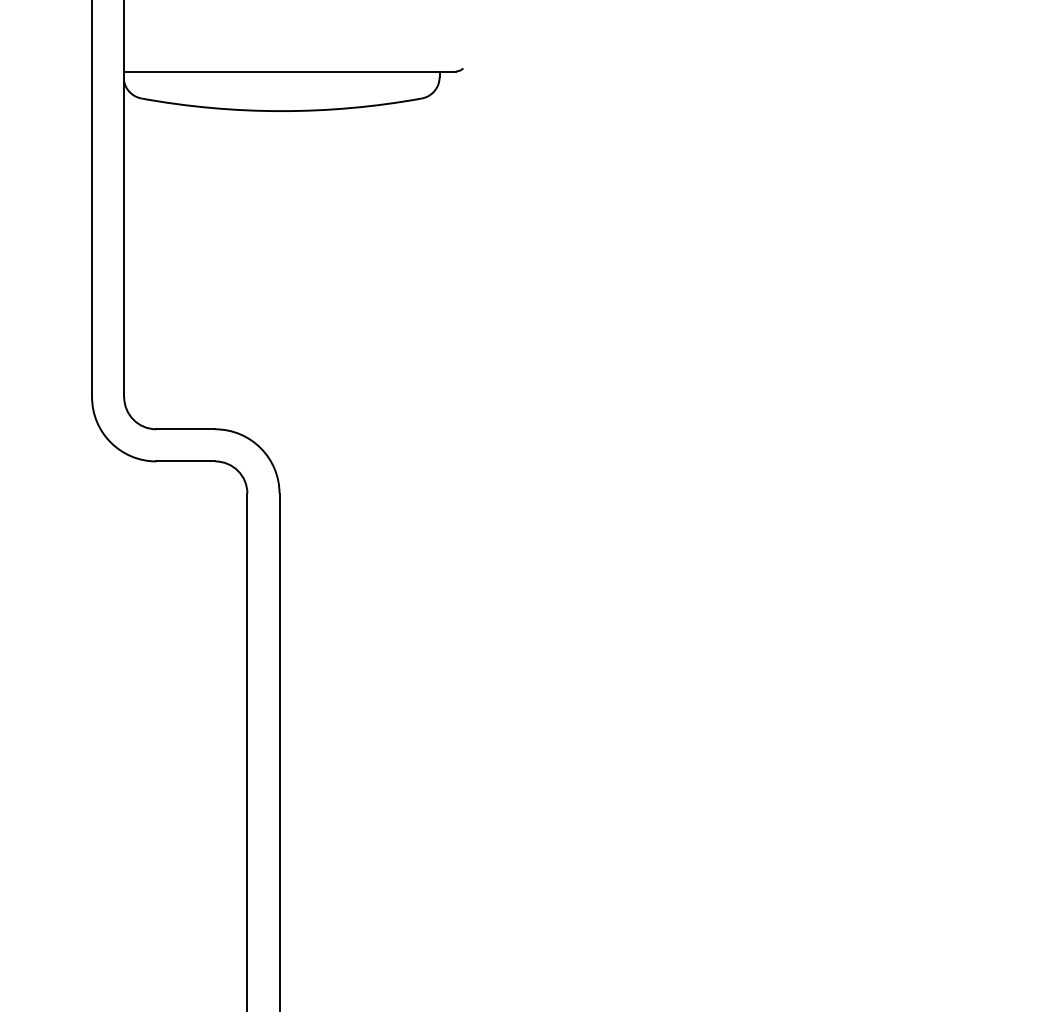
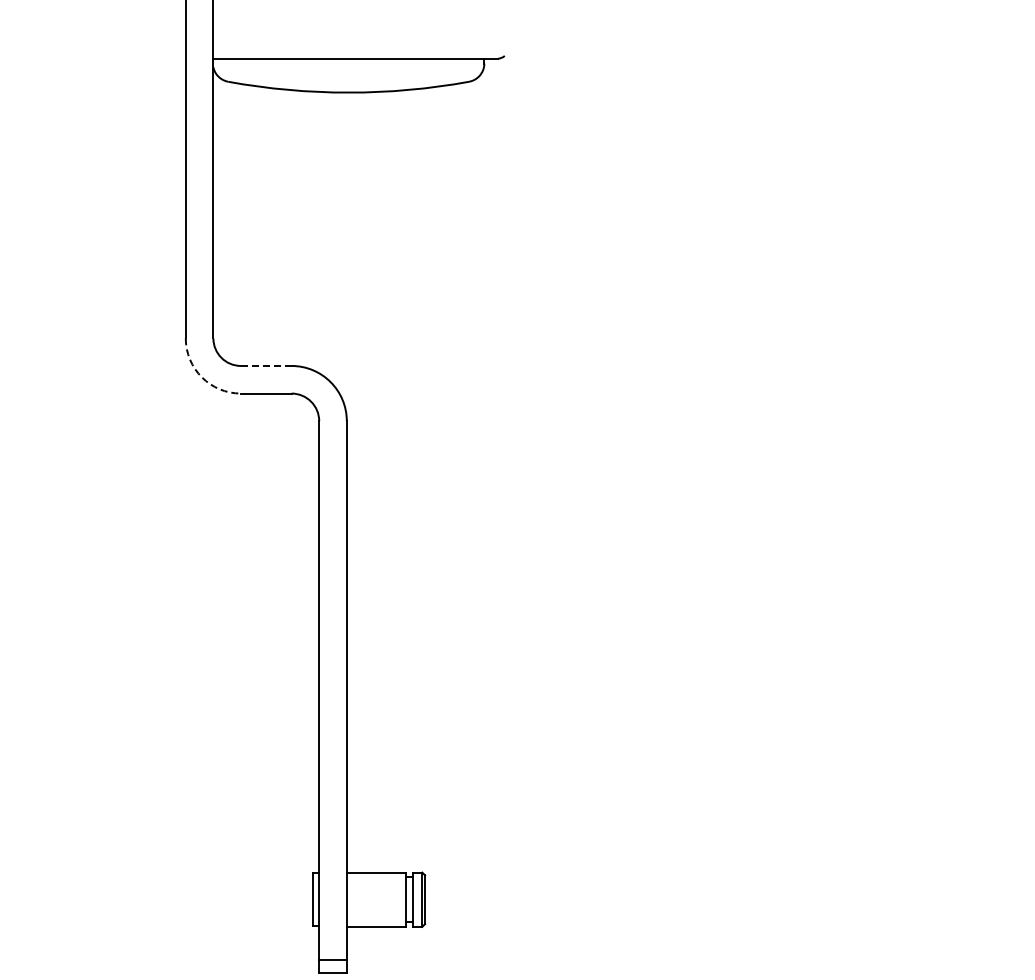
line: (186, 428) -> (266, 365), solid -> dashed
arc: (110, 442) -> (201, 377), solid -> dashed

